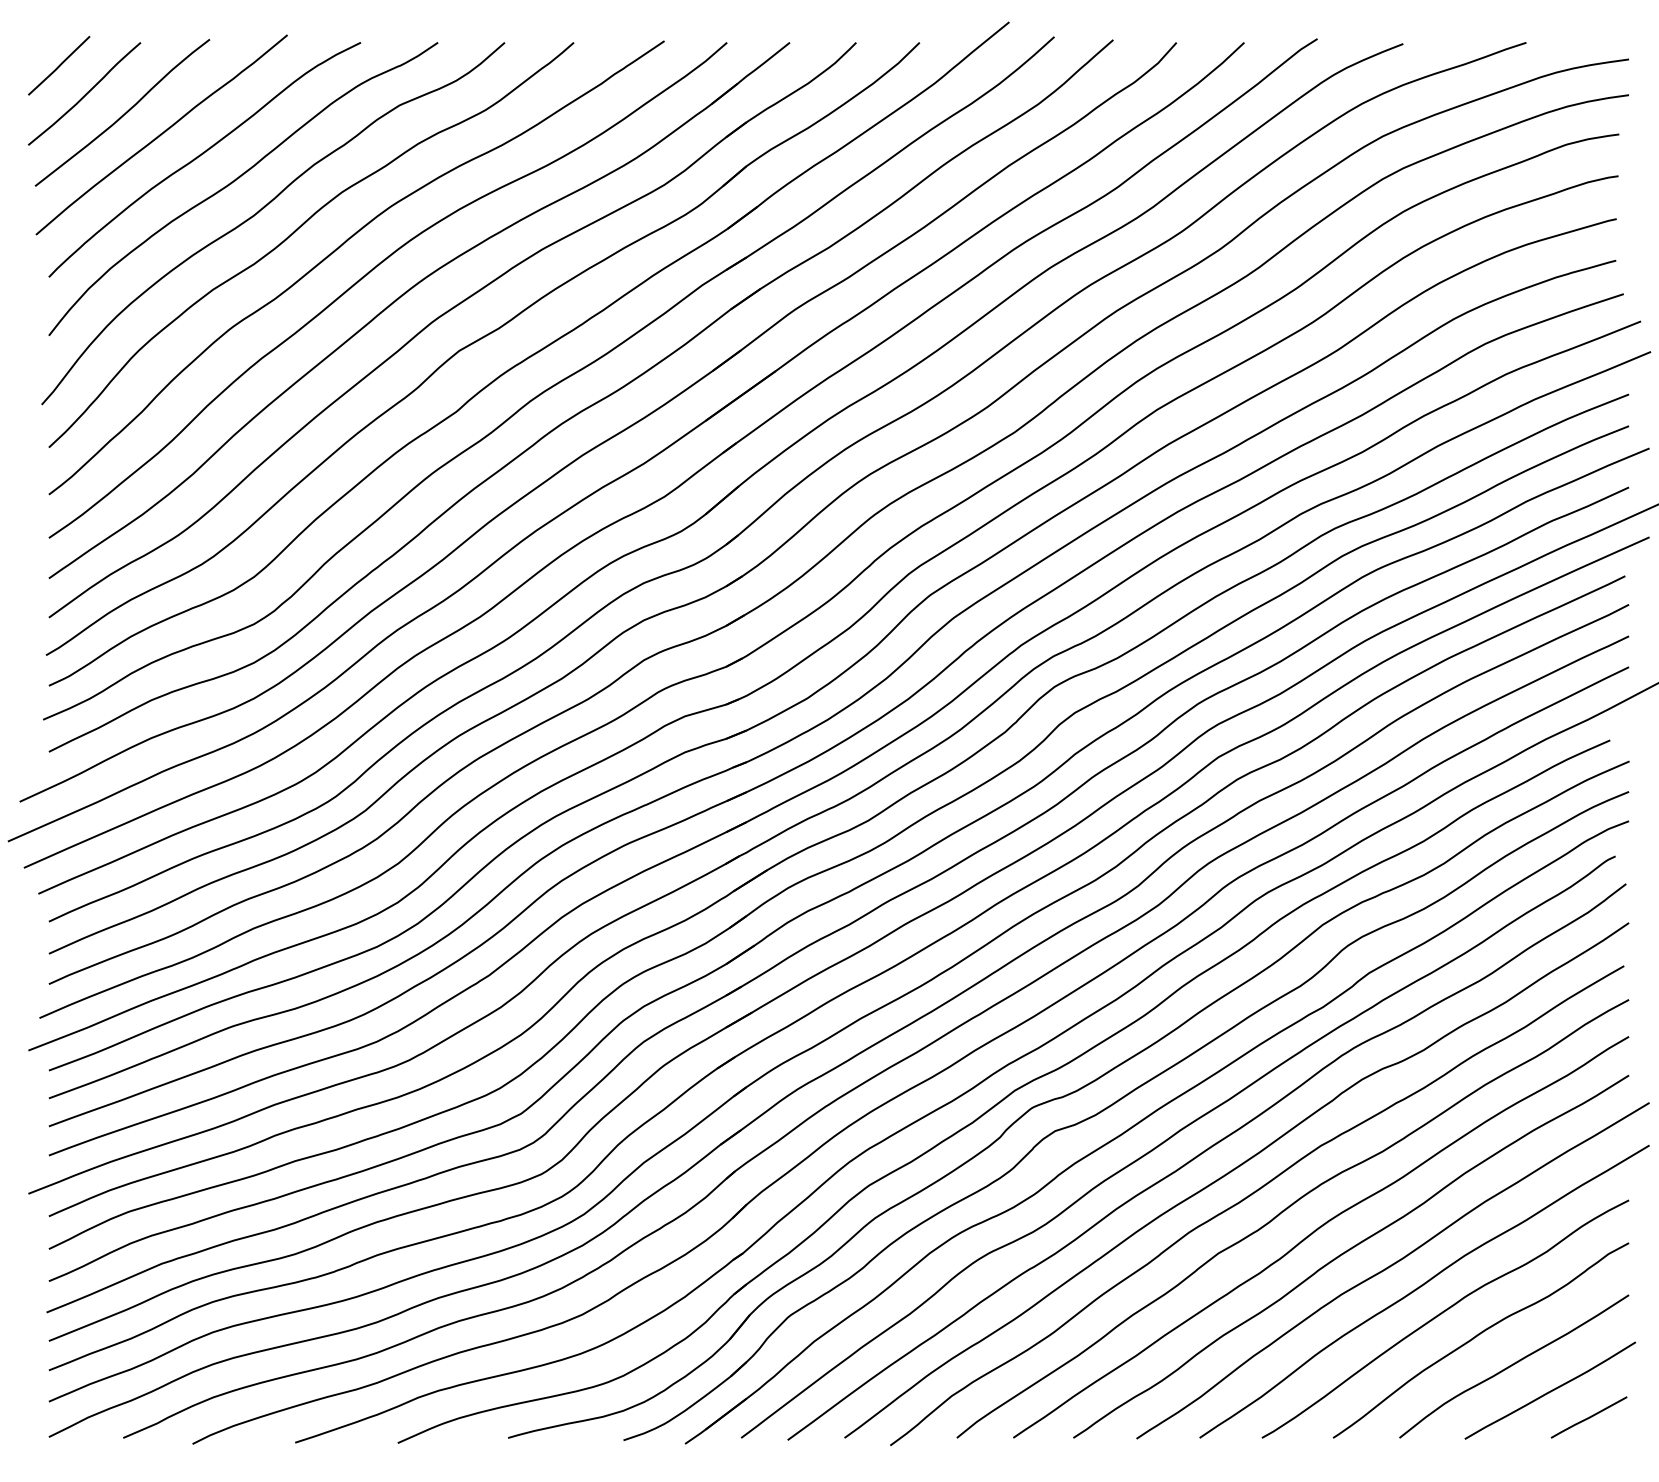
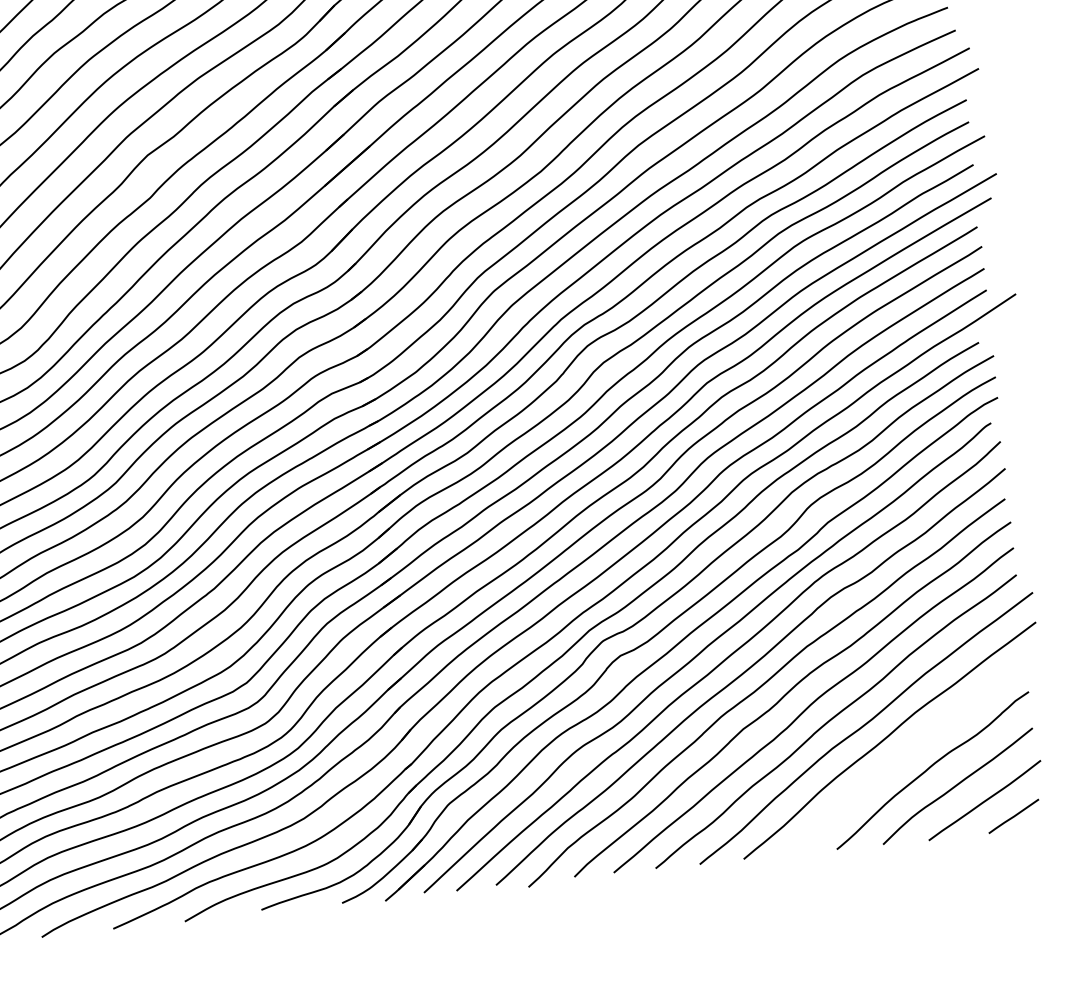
curve: (1443, 1313) -> (904, 754), removed

